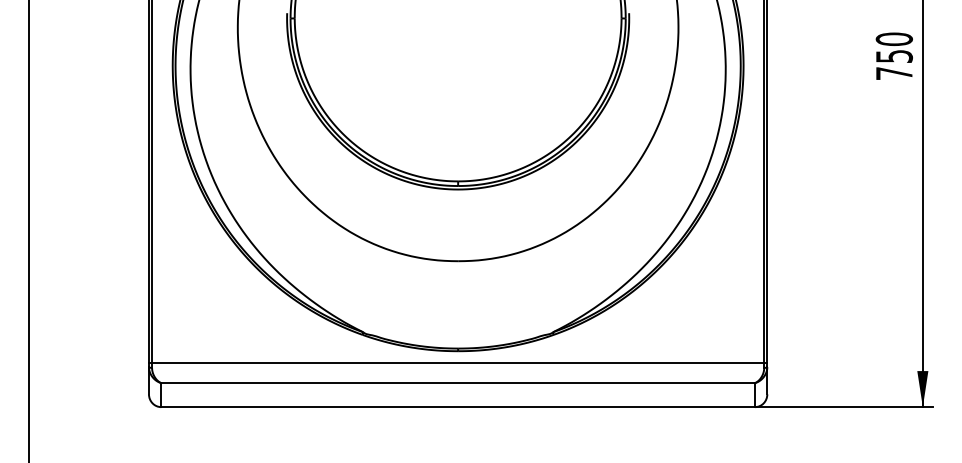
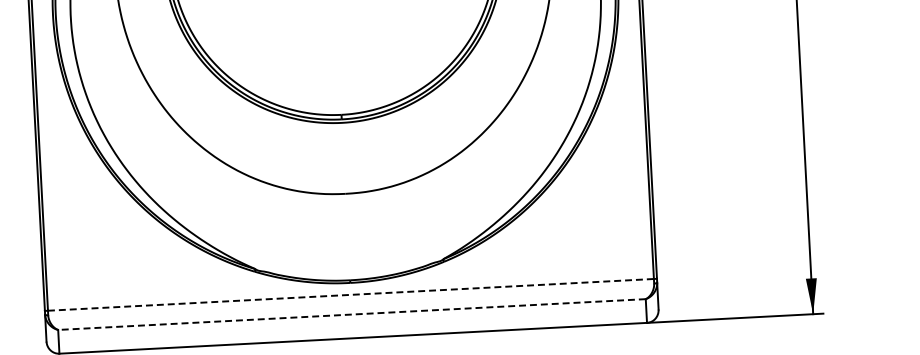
line: (458, 363) -> (351, 295), solid -> dashed
line: (458, 383) -> (352, 314), solid -> dashed

